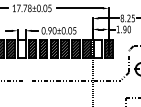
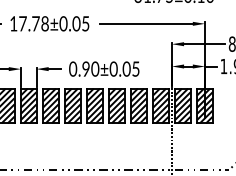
hatch: (21, 48) -> (28, 104), added
hatch: (97, 48) -> (182, 104), added

